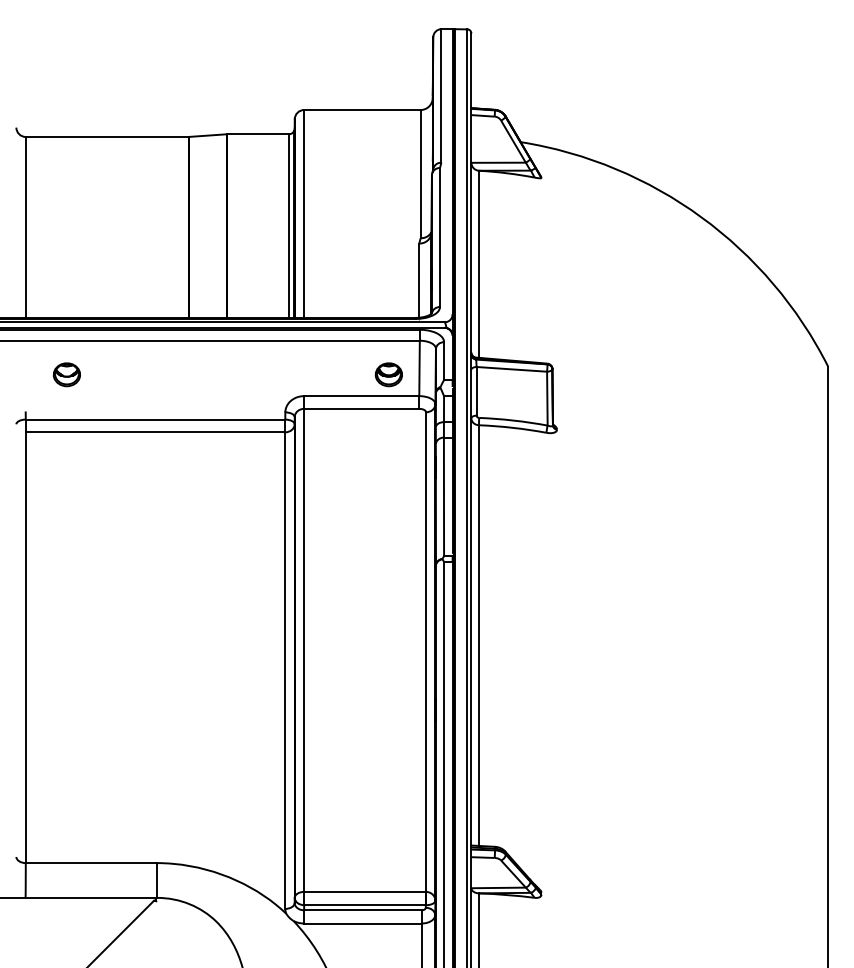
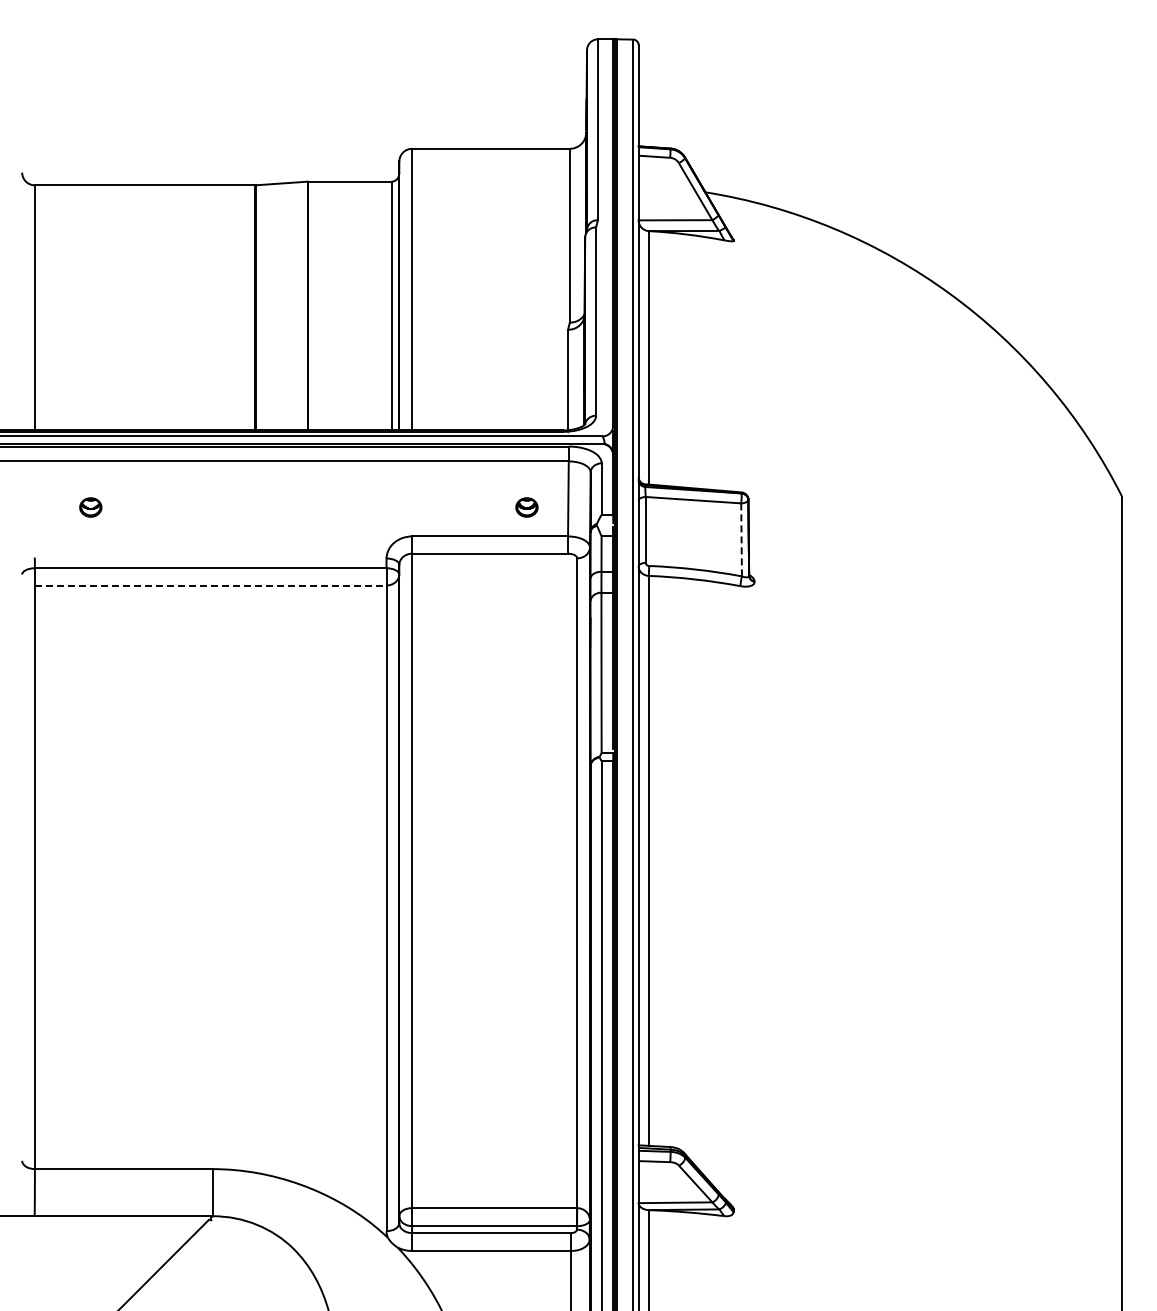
part: (66, 374) -> (90, 507), size x0.6
part: (388, 374) -> (526, 507), size x0.6
line: (547, 398) -> (741, 539), solid -> dashed
line: (155, 432) -> (210, 585), solid -> dashed

